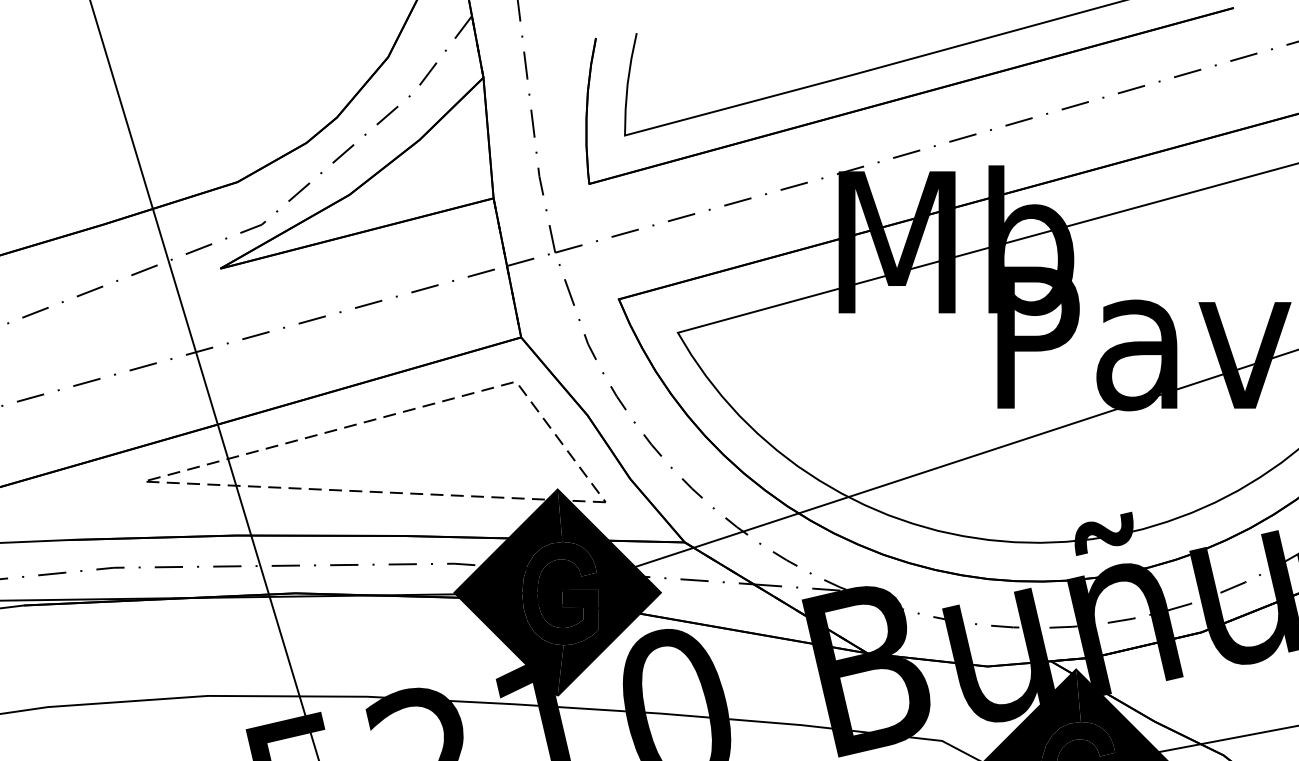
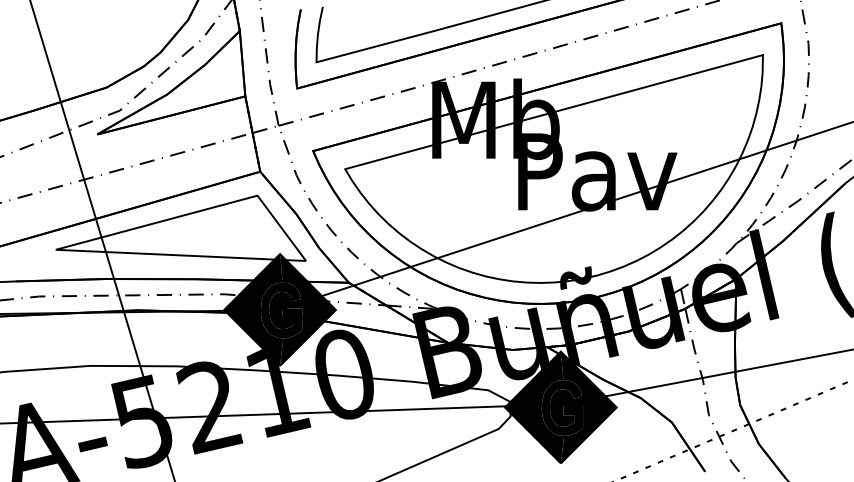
line: (180, 471) -> (75, 244), dashed -> solid

